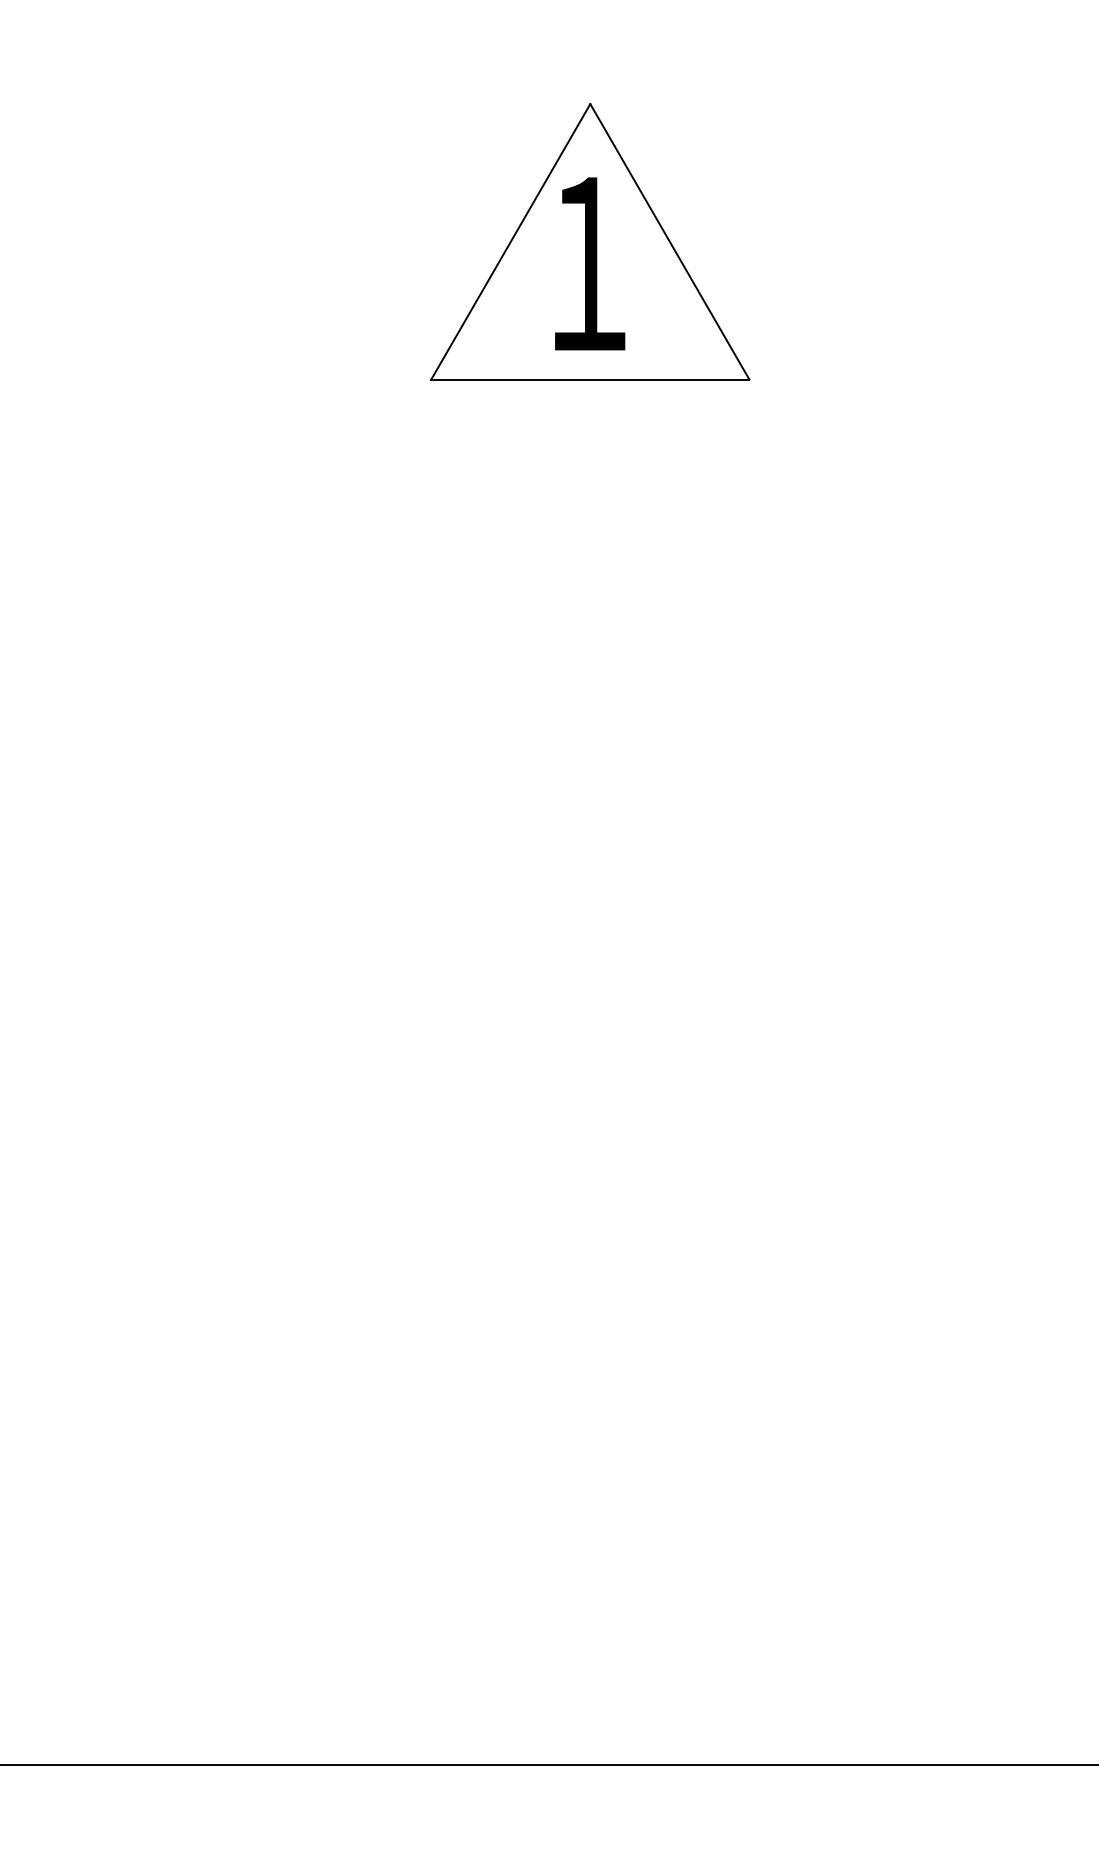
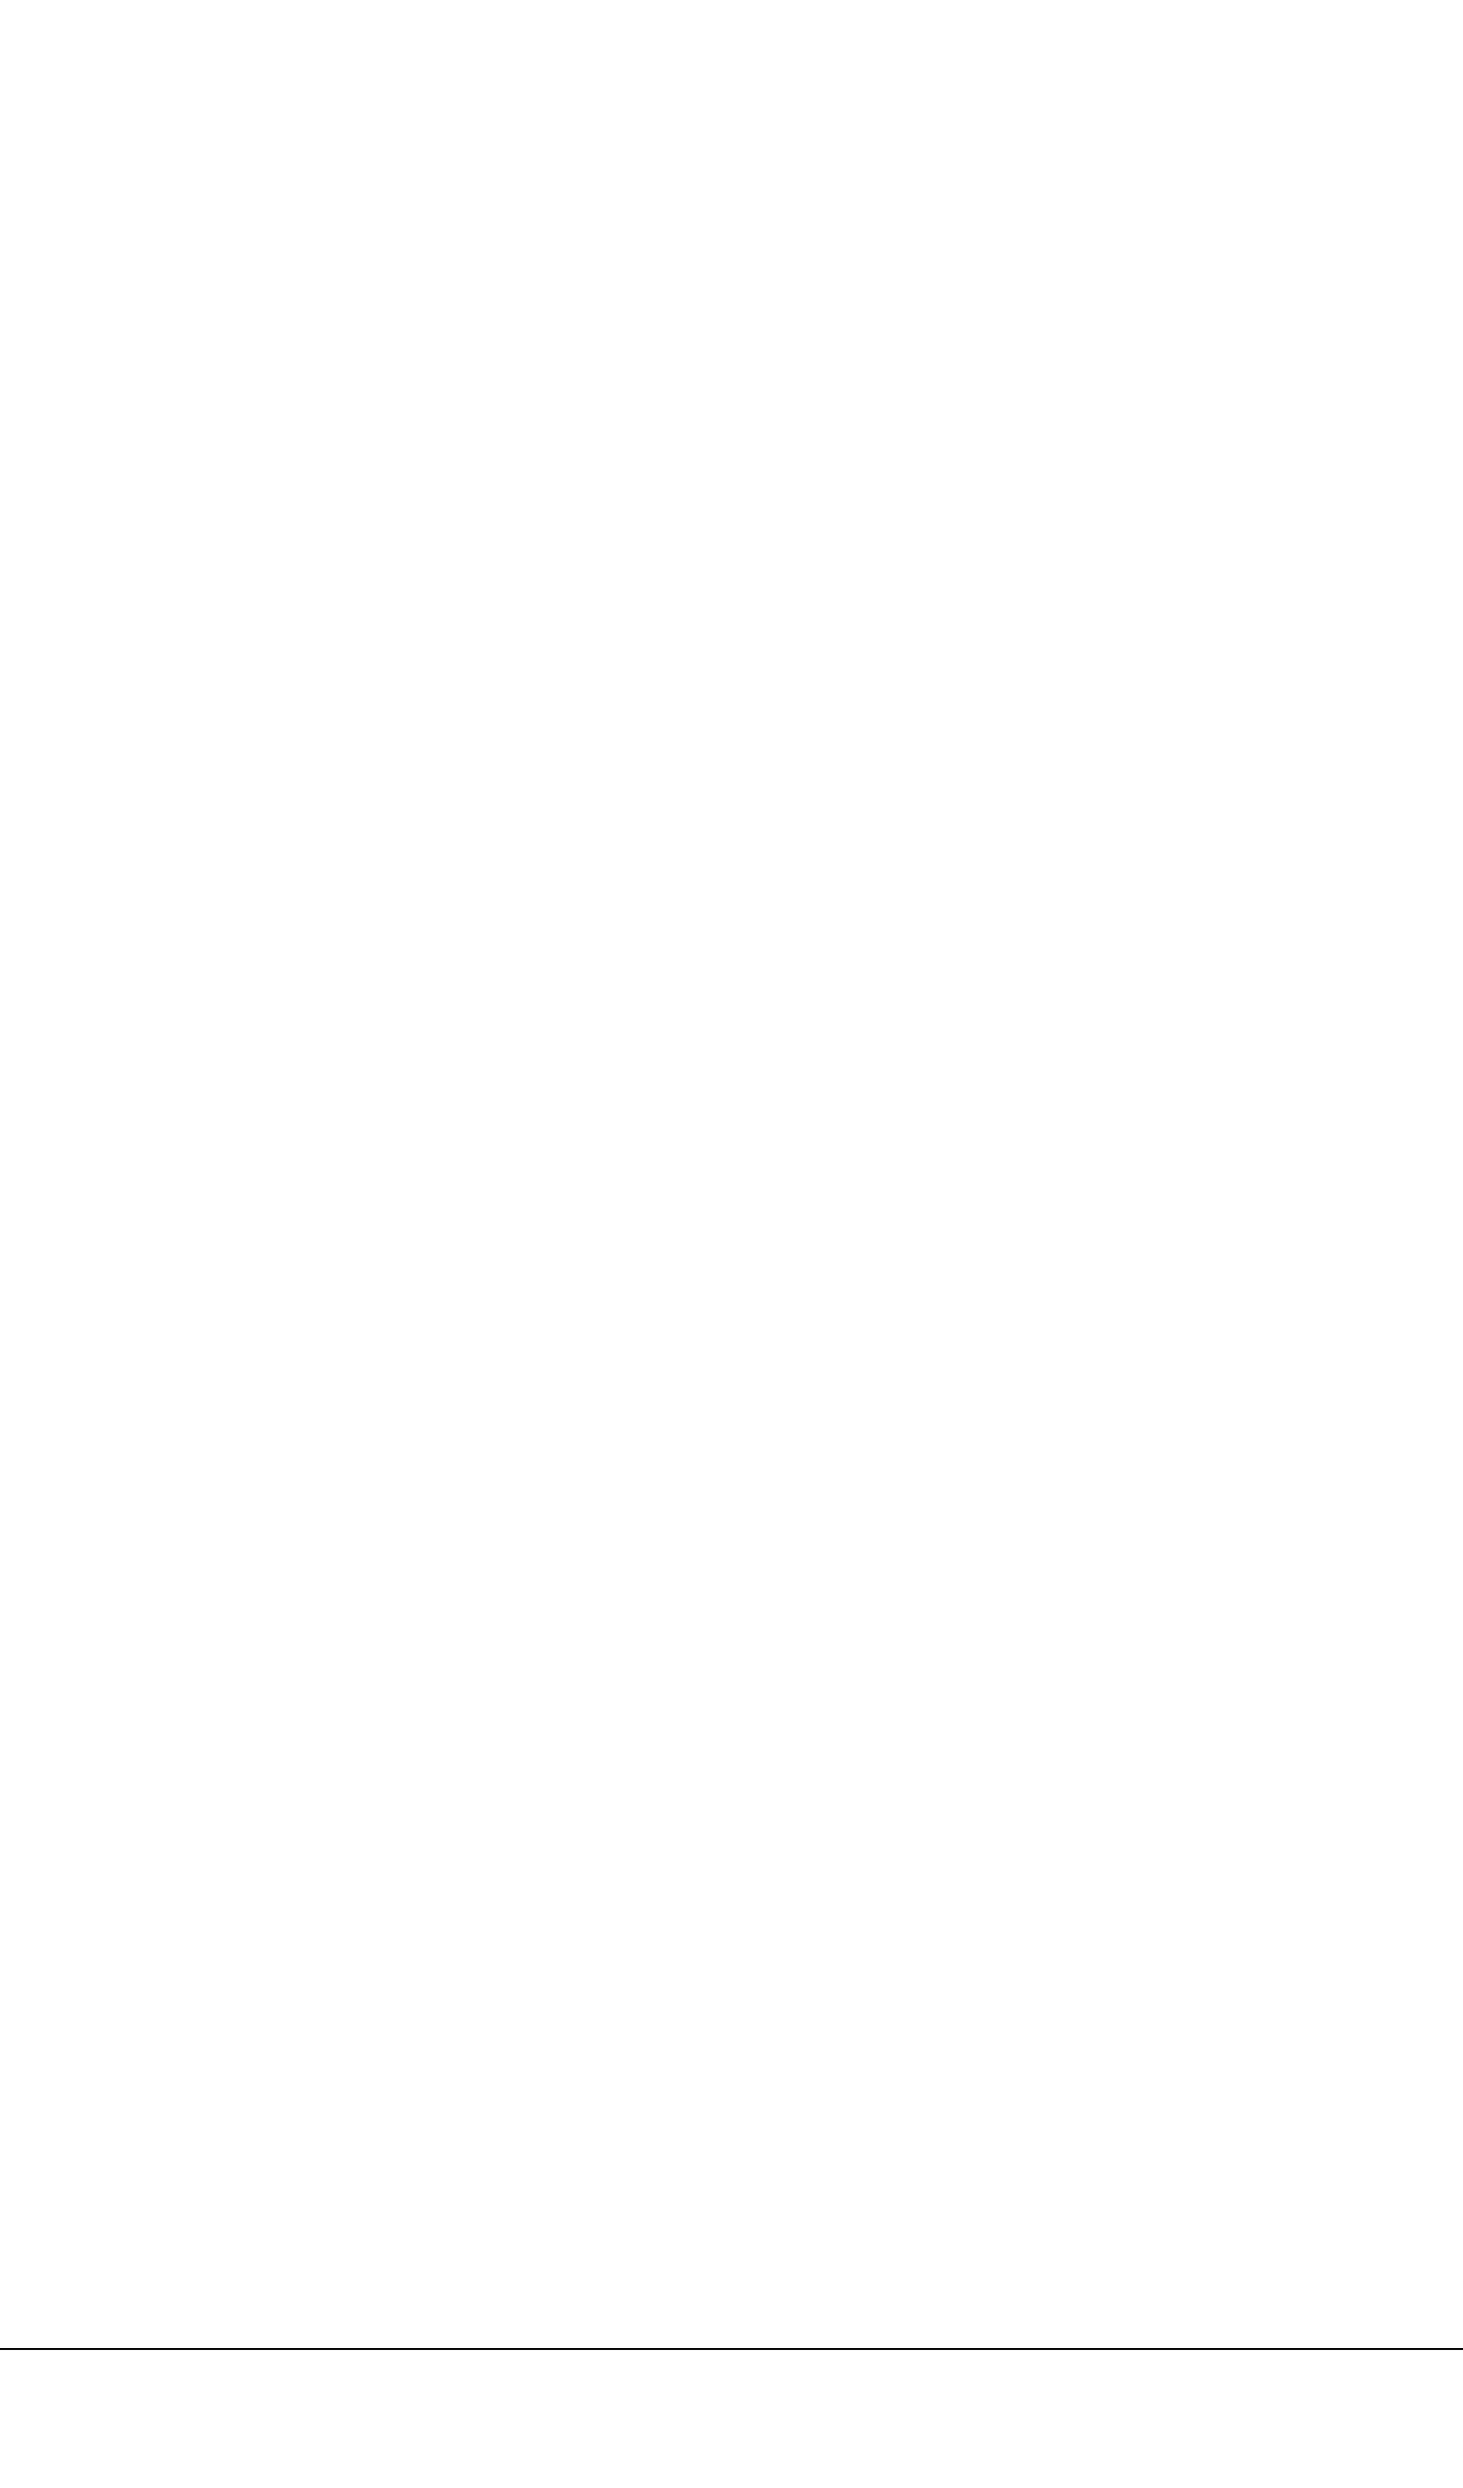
part: (590, 241) -> (785, 321), removed

